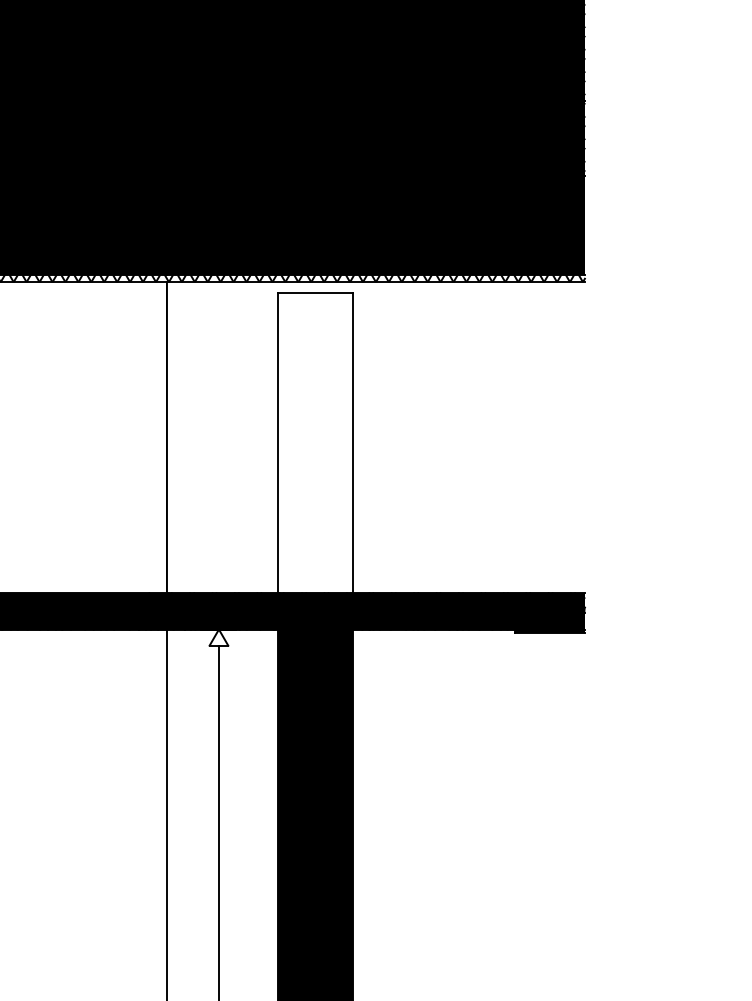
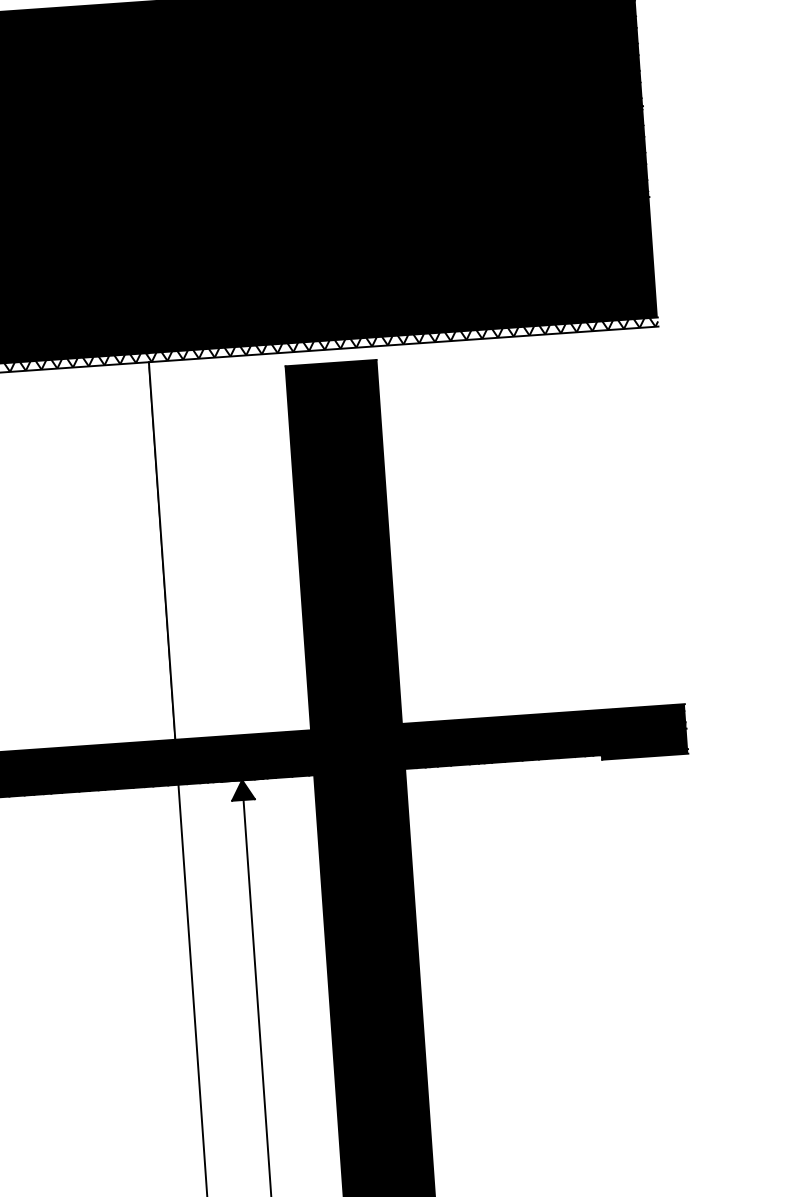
fill: (315, 442) -> (343, 544), added
fill: (218, 637) -> (242, 790), added

